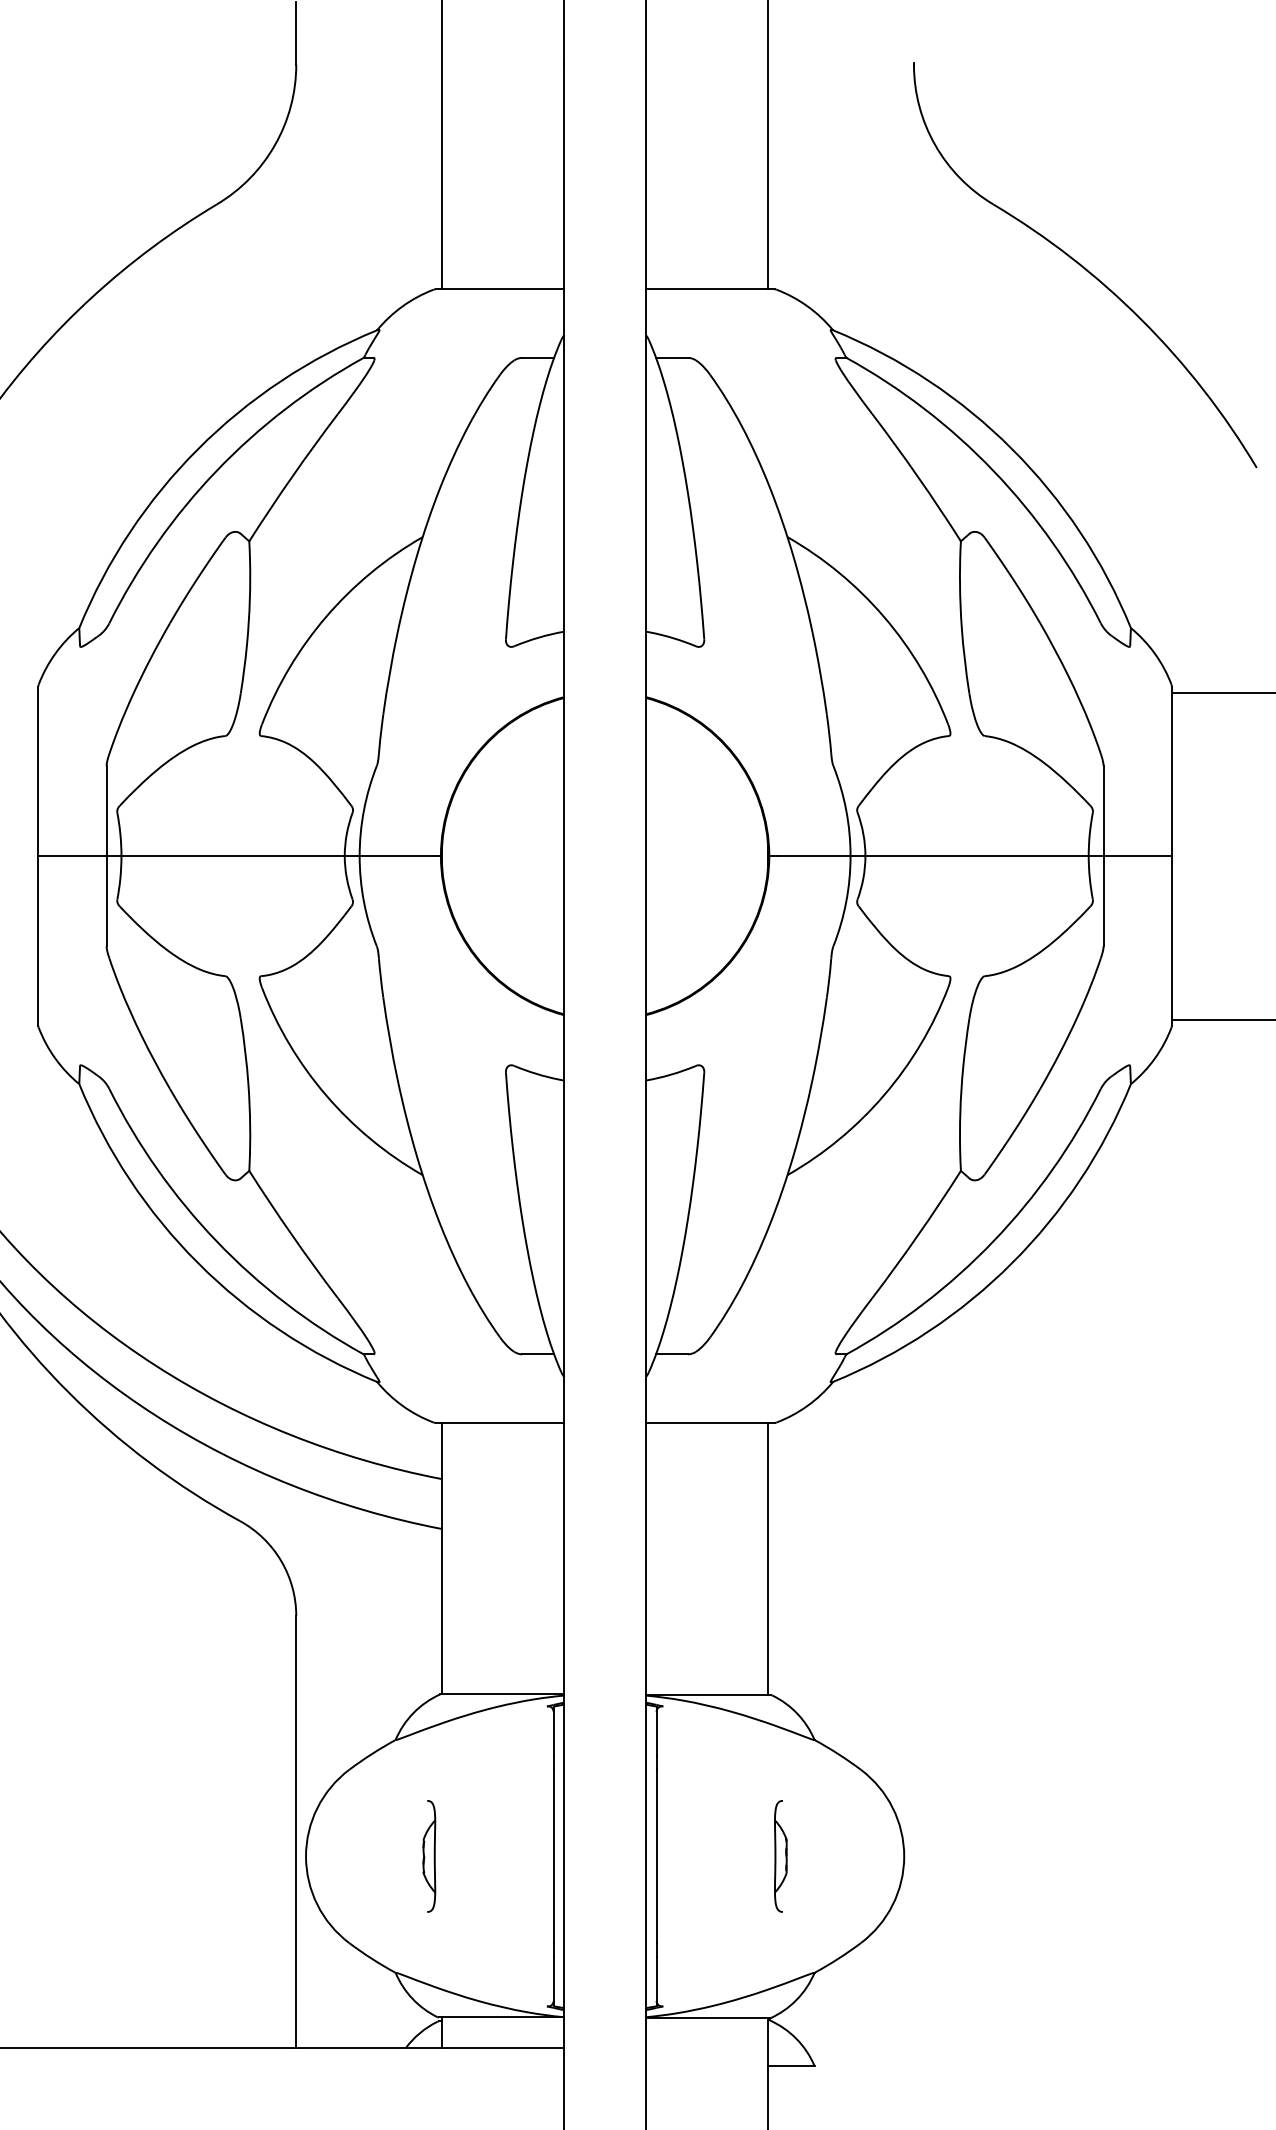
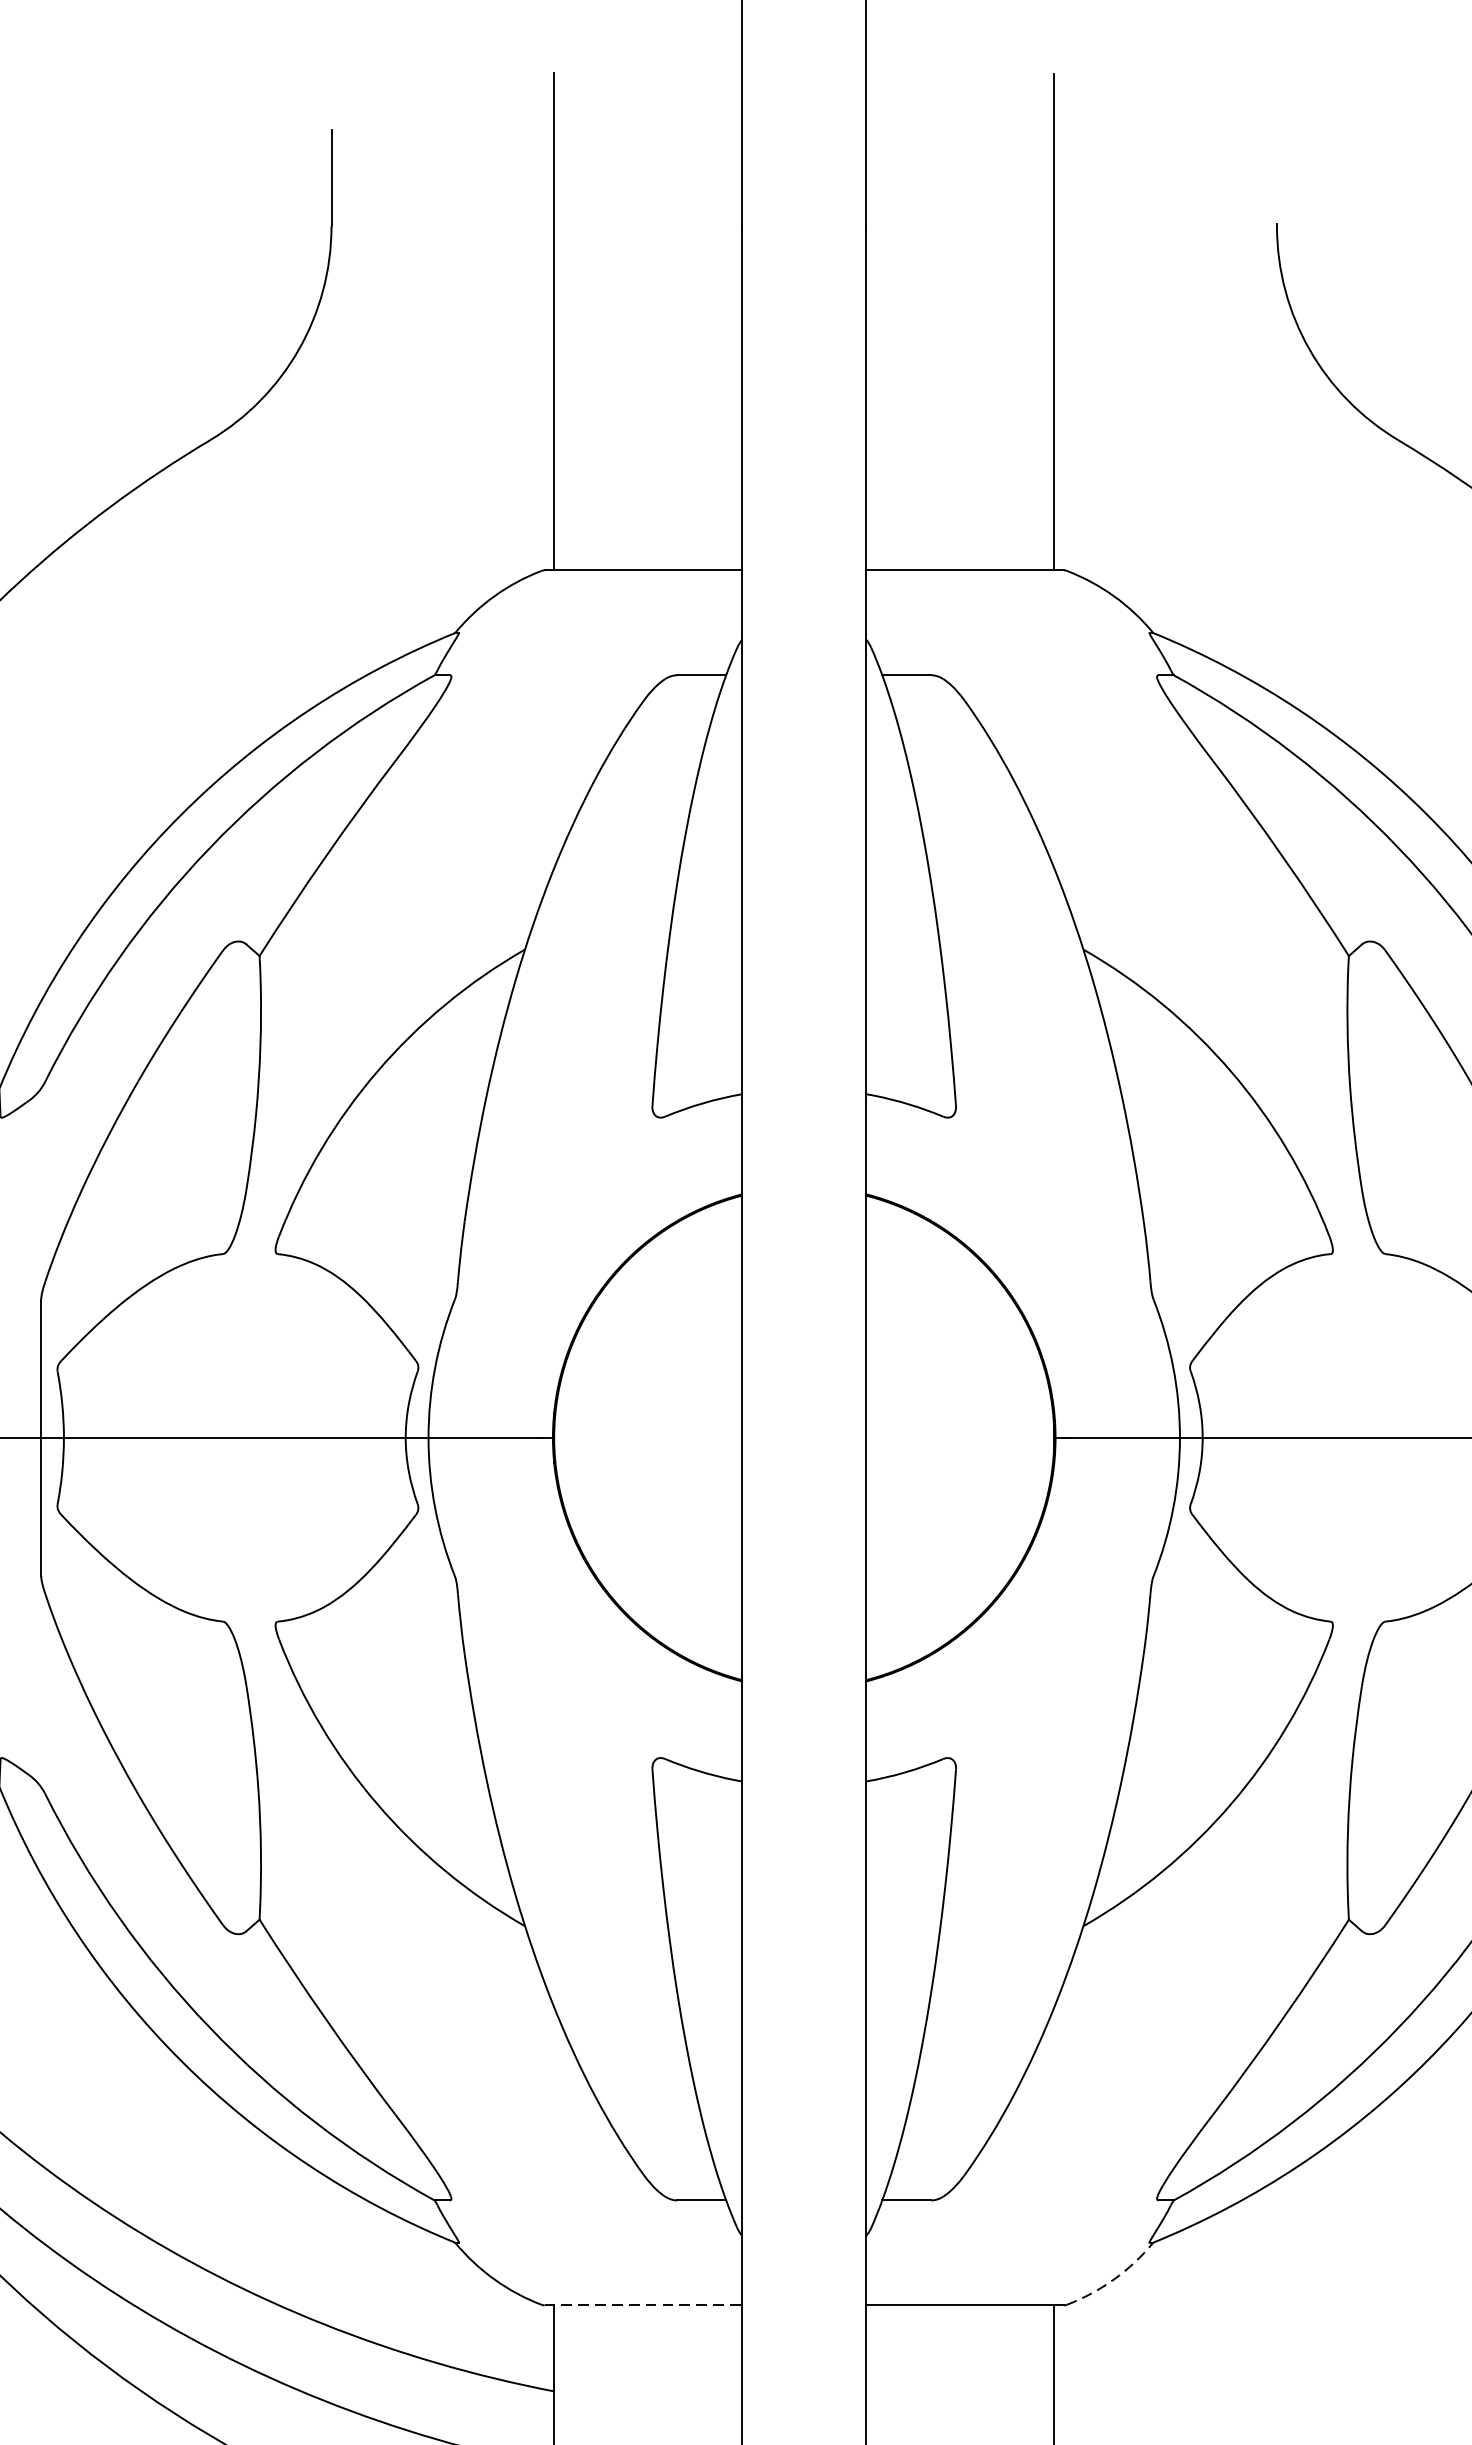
arc: (807, 1405) -> (1114, 2278), solid -> dashed
line: (500, 1422) -> (644, 2304), solid -> dashed

